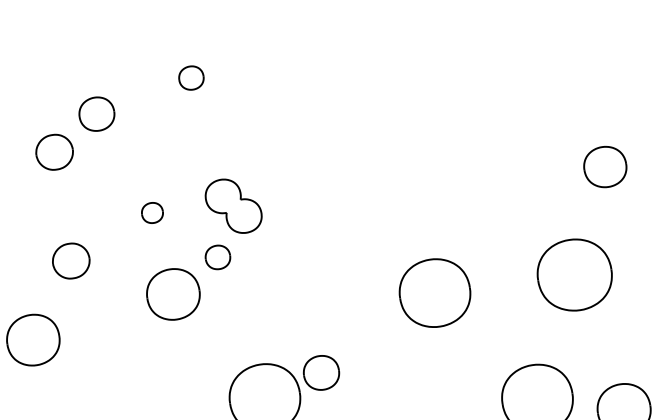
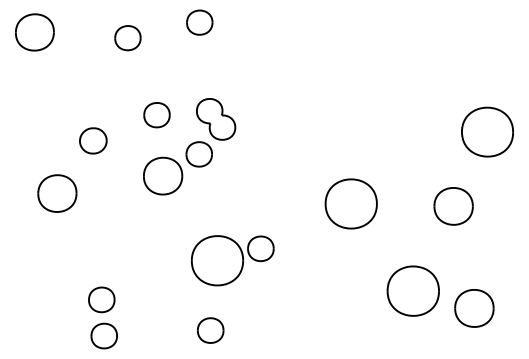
part: (190, 77) -> (199, 22), size x1.43
part: (54, 151) -> (93, 60), removed
part: (605, 166) -> (487, 131), size x1.67
part: (151, 213) -> (156, 115), size x1.67
part: (217, 257) -> (198, 154), size x1.43
part: (574, 275) -> (453, 206), size x0.71

